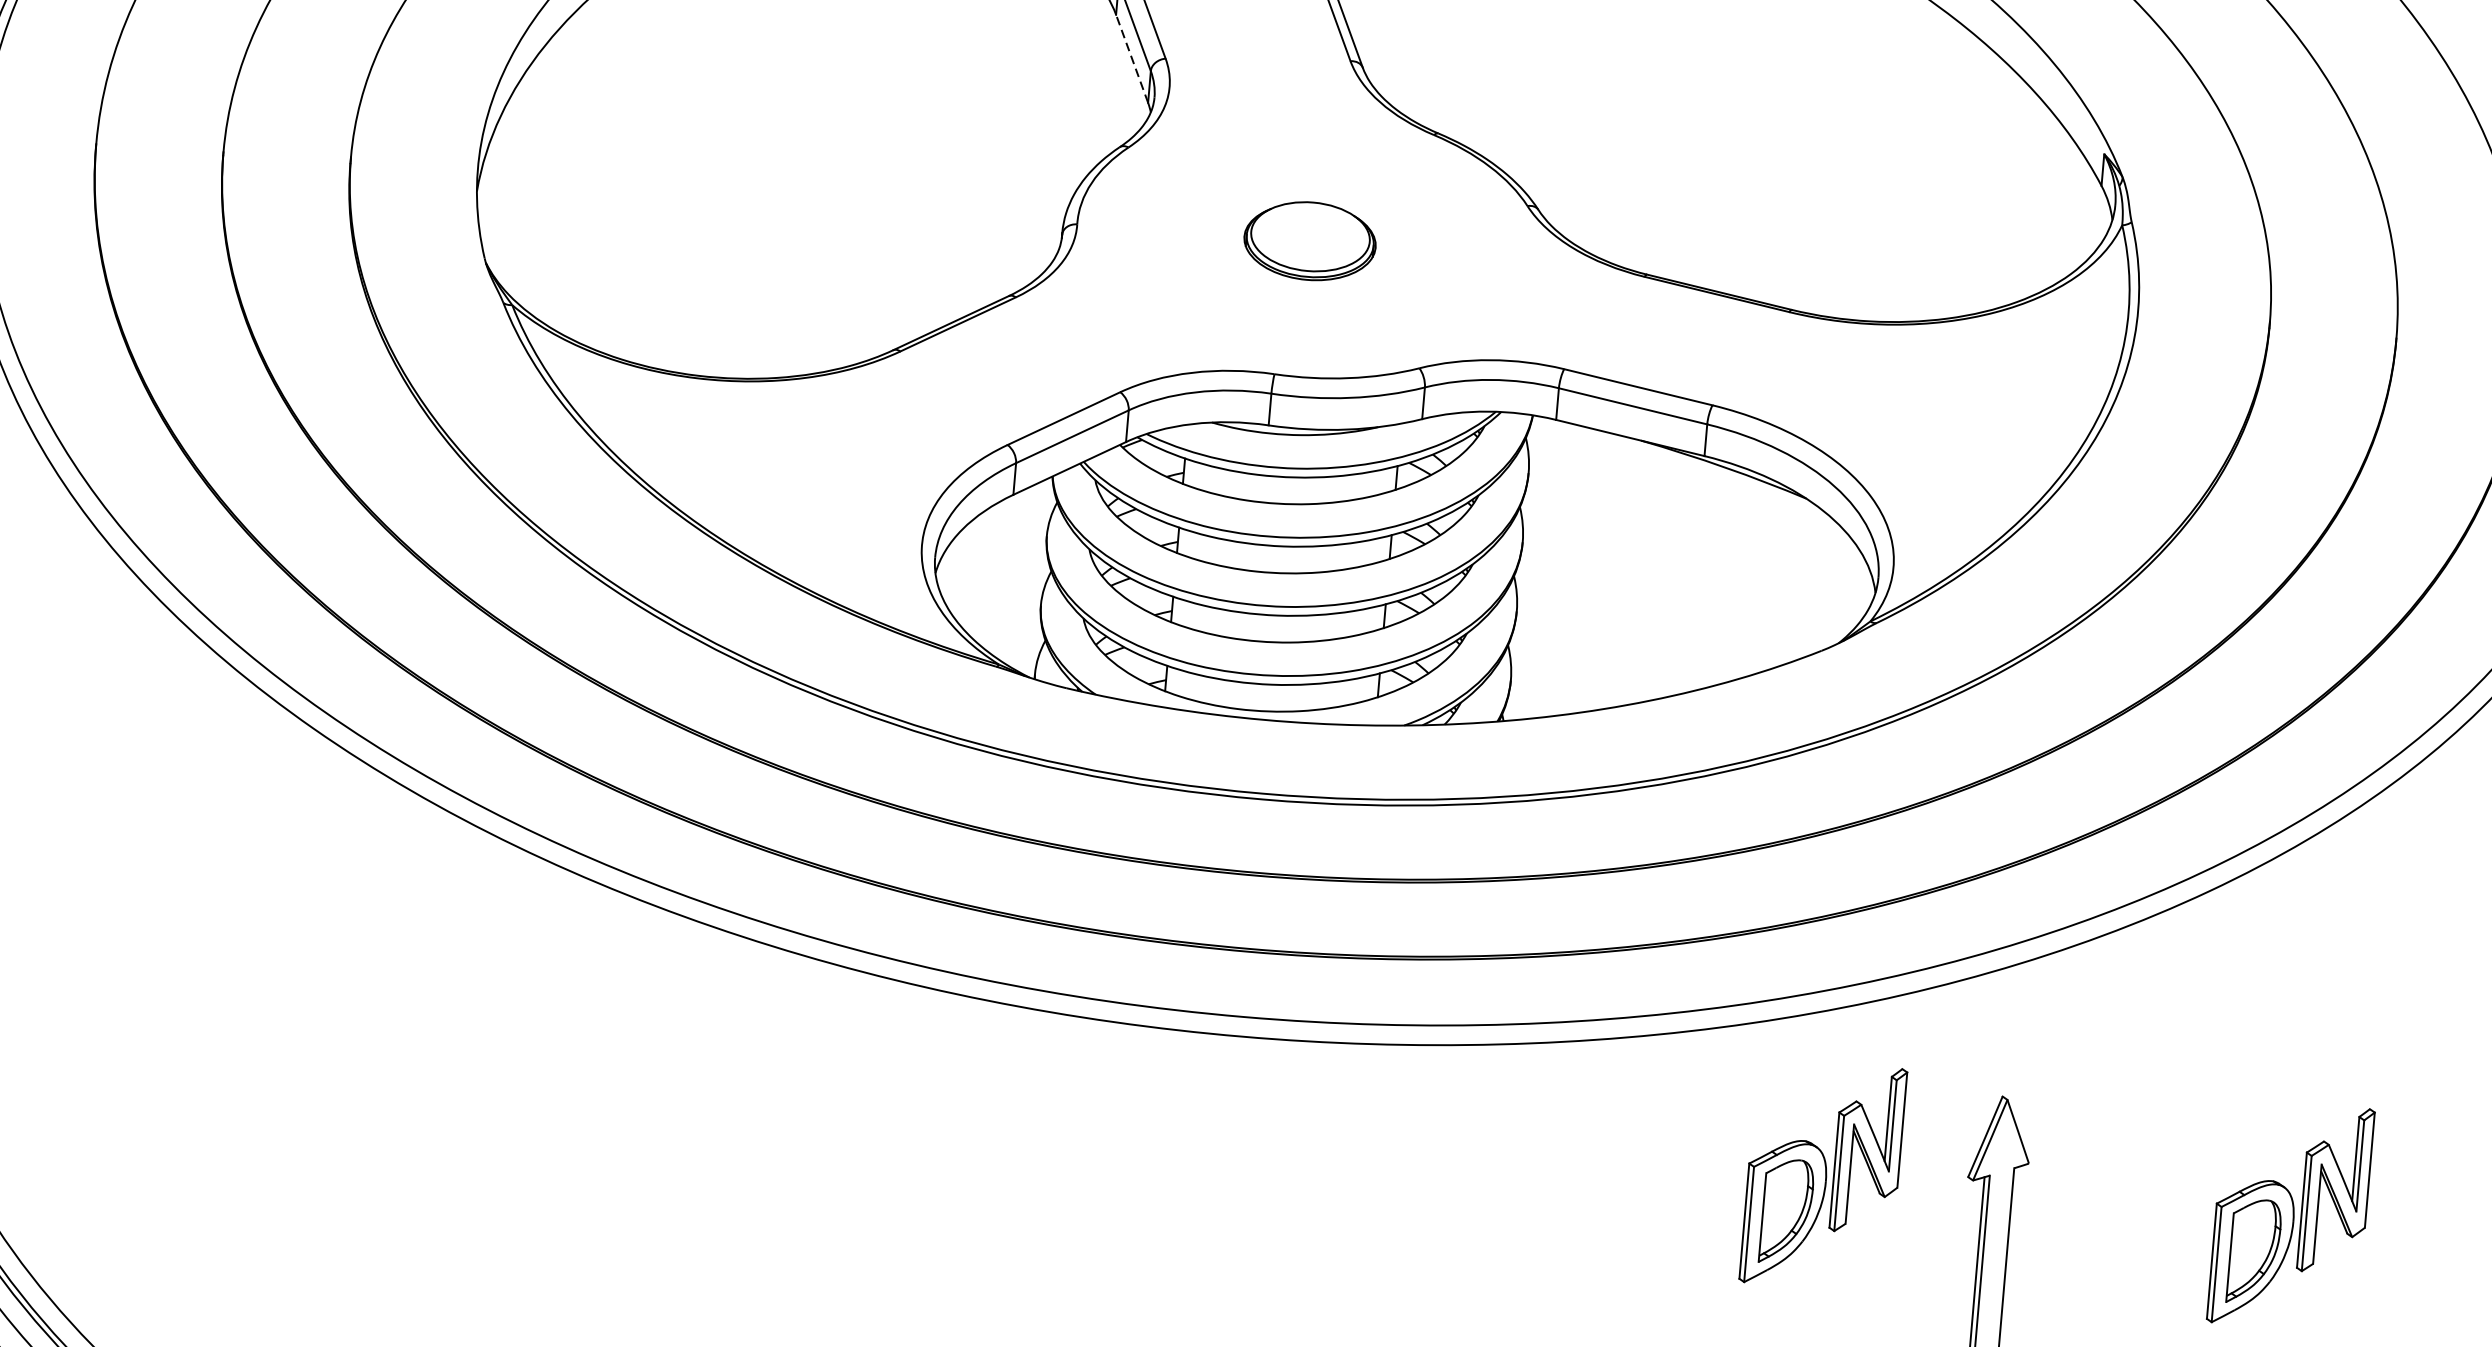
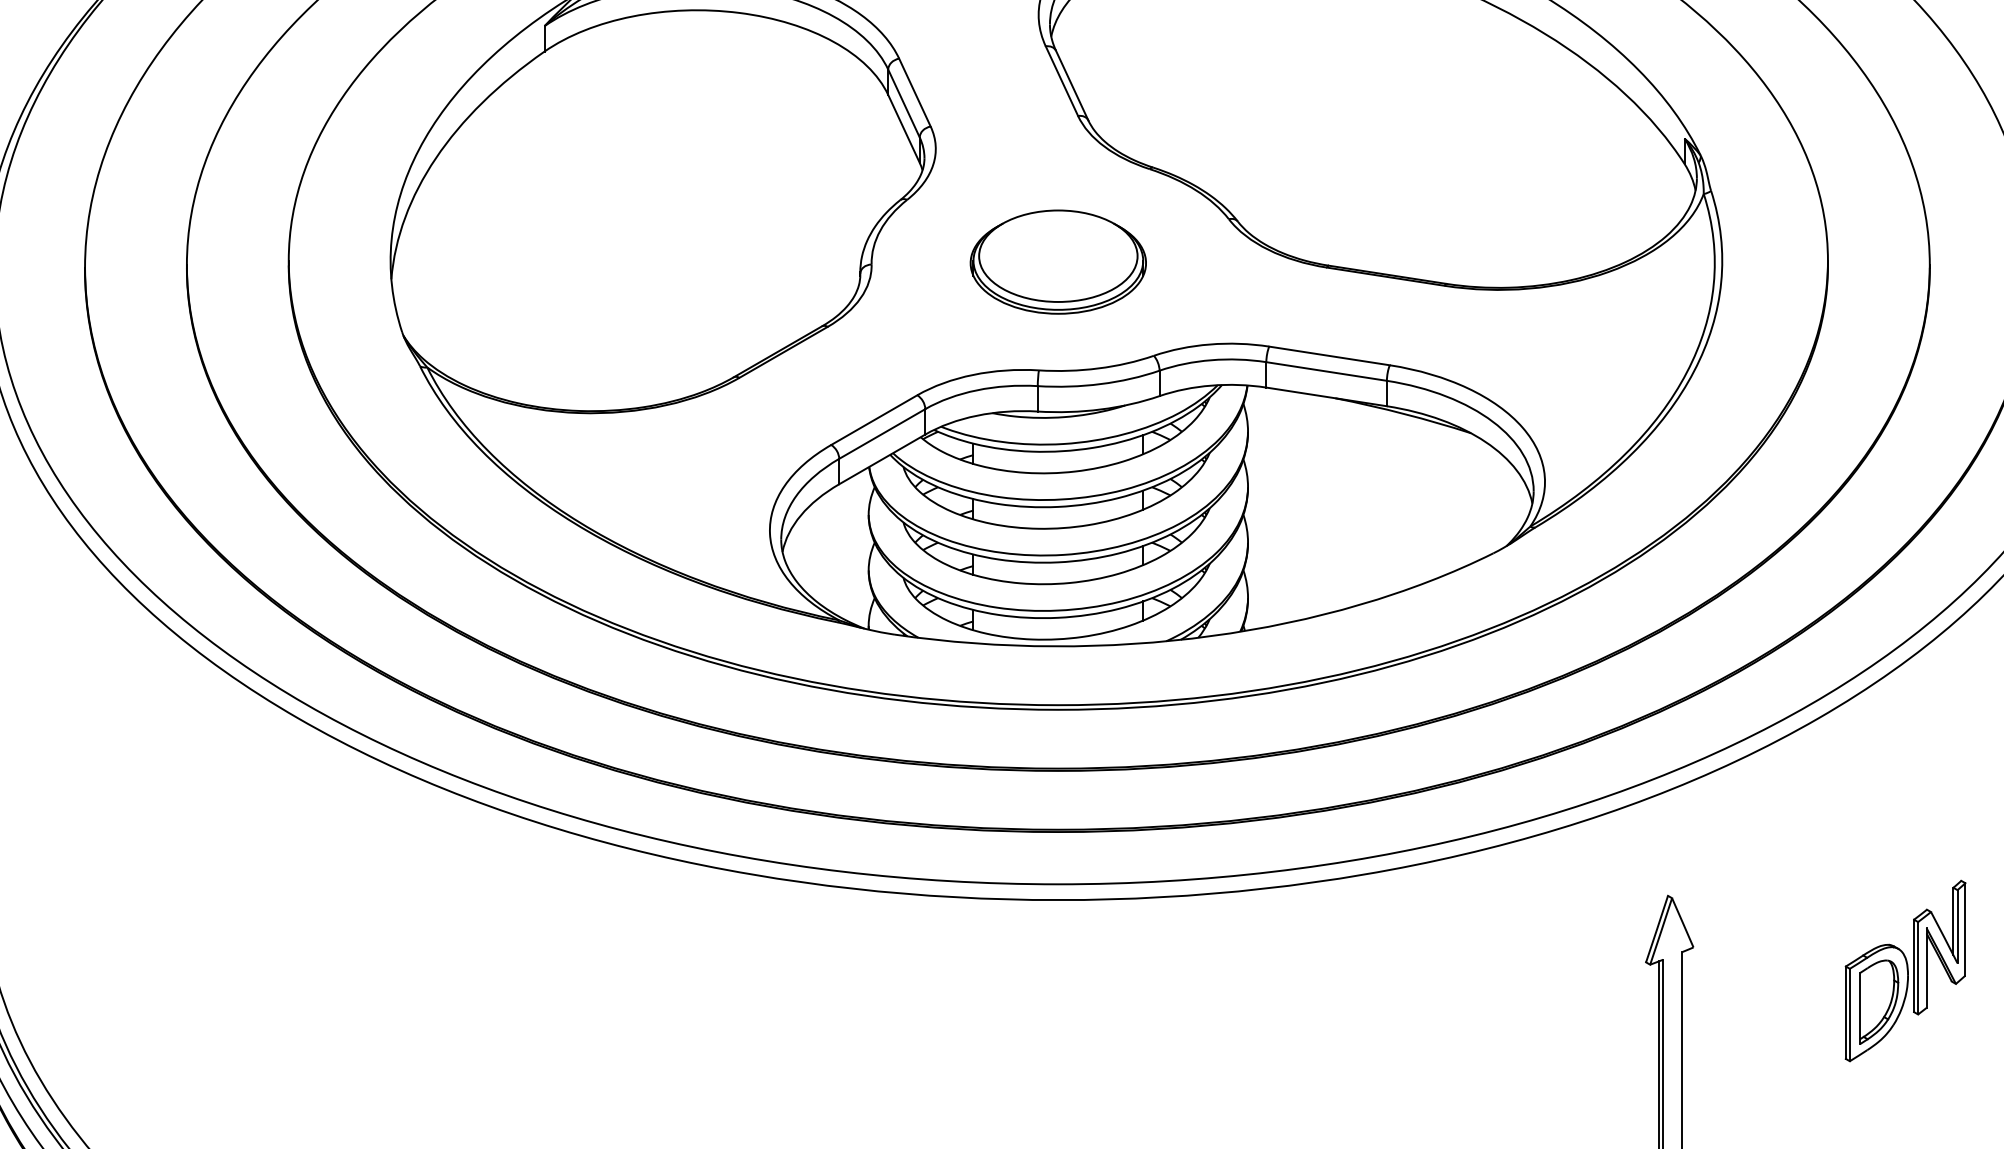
line: (1131, 58) -> (903, 128), dashed -> solid
part: (1309, 240) -> (1057, 261), size x1.67
part: (1823, 1174) -> (1530, 970), removed

